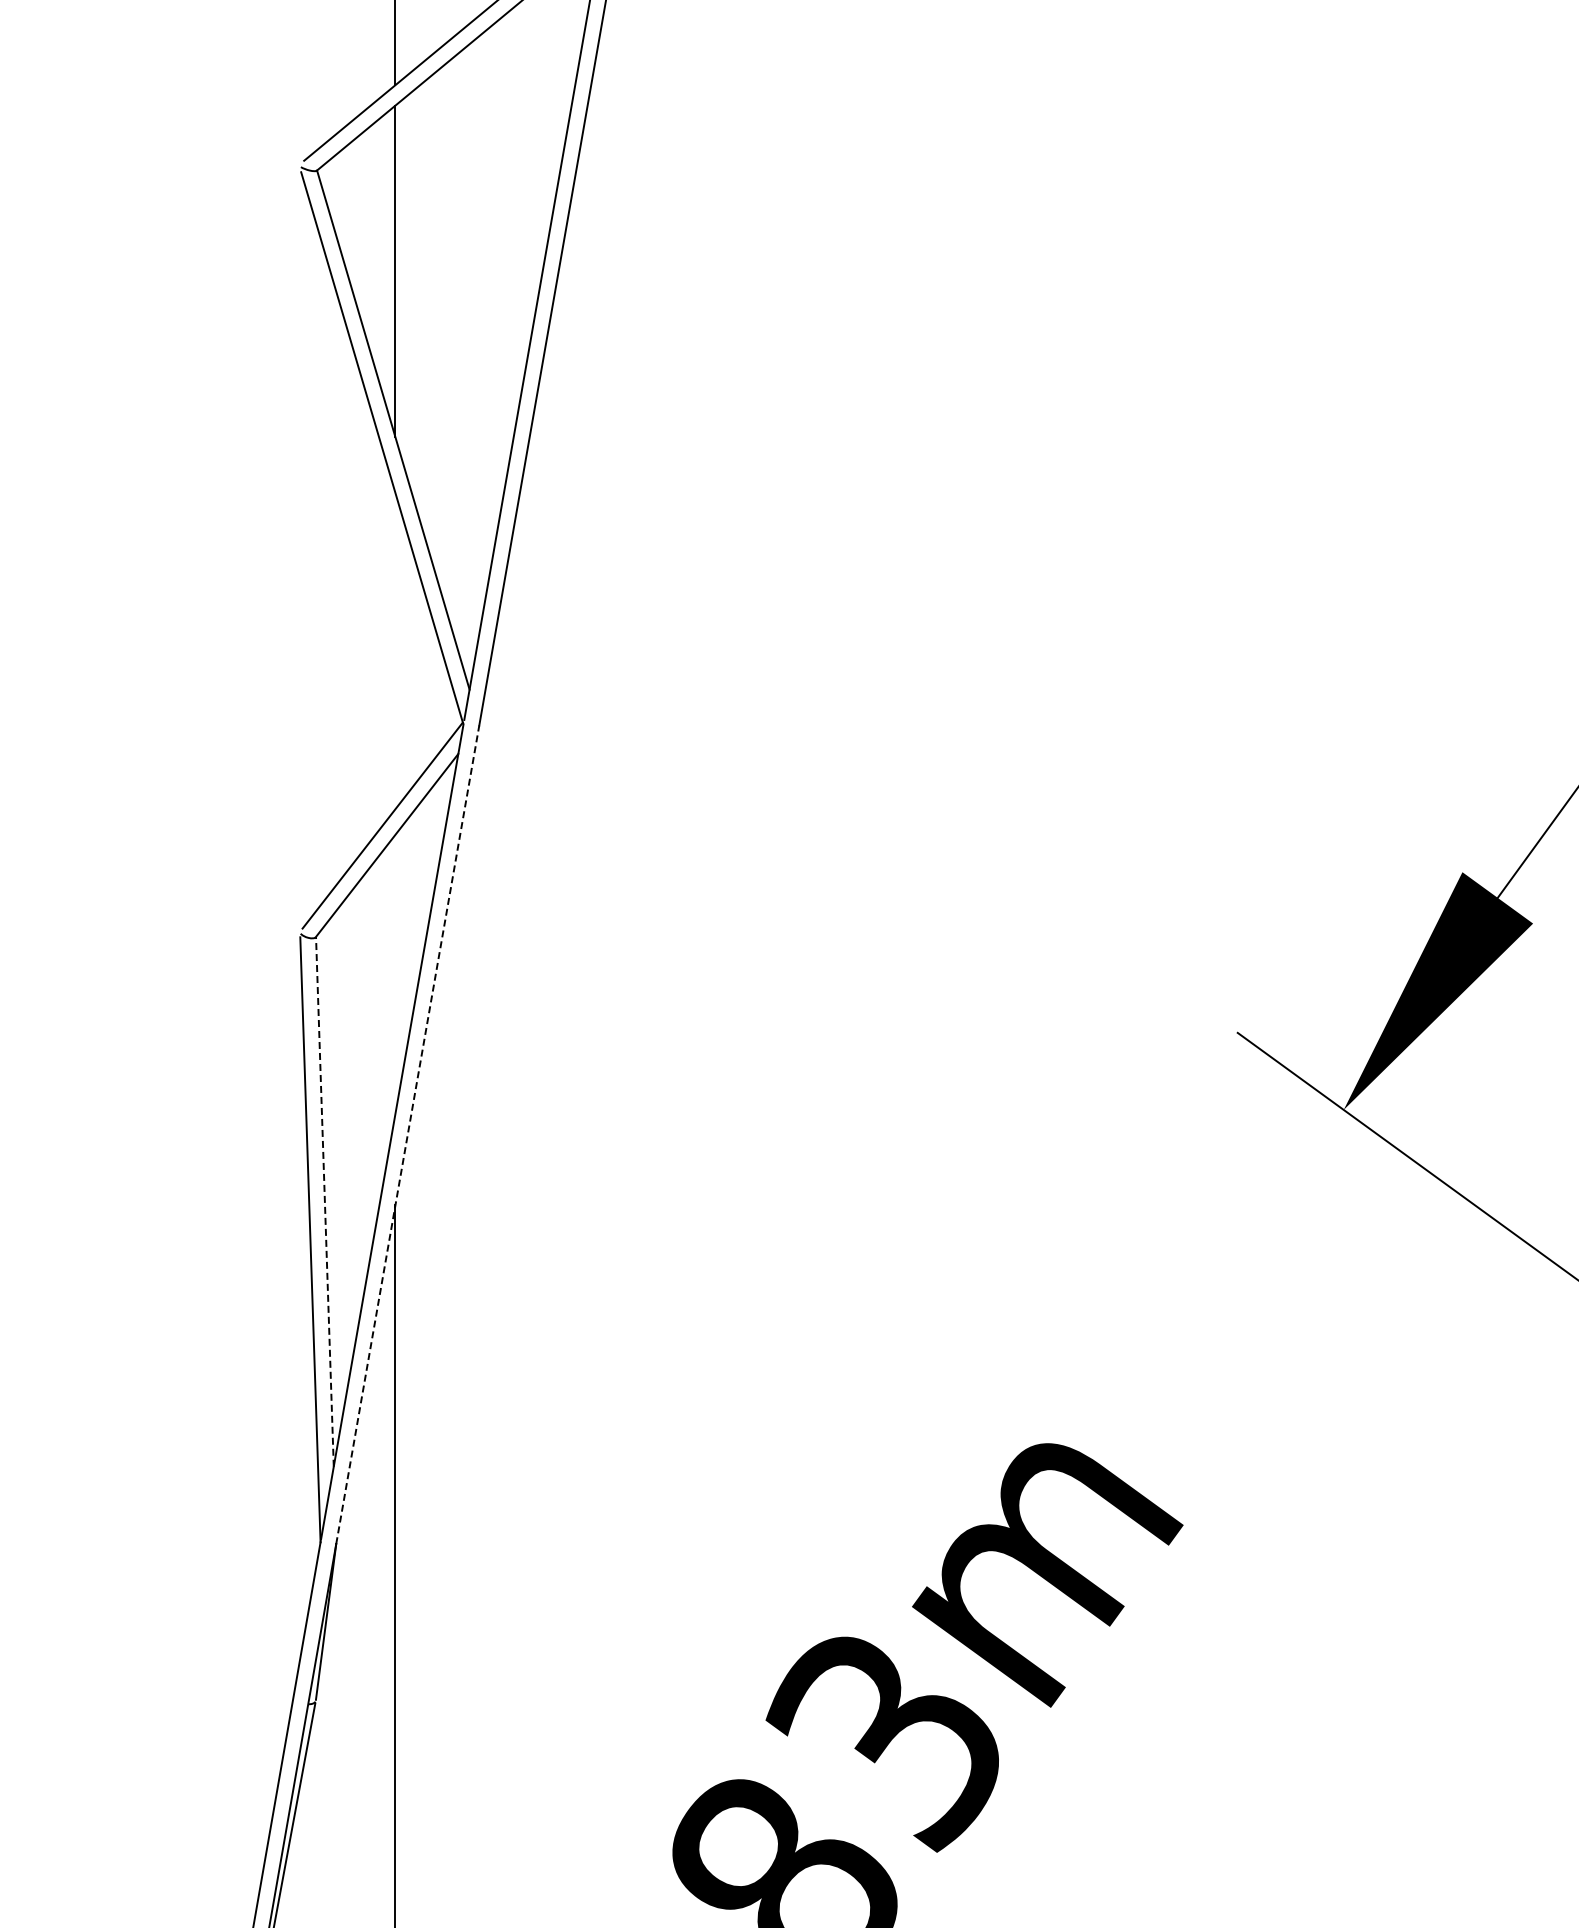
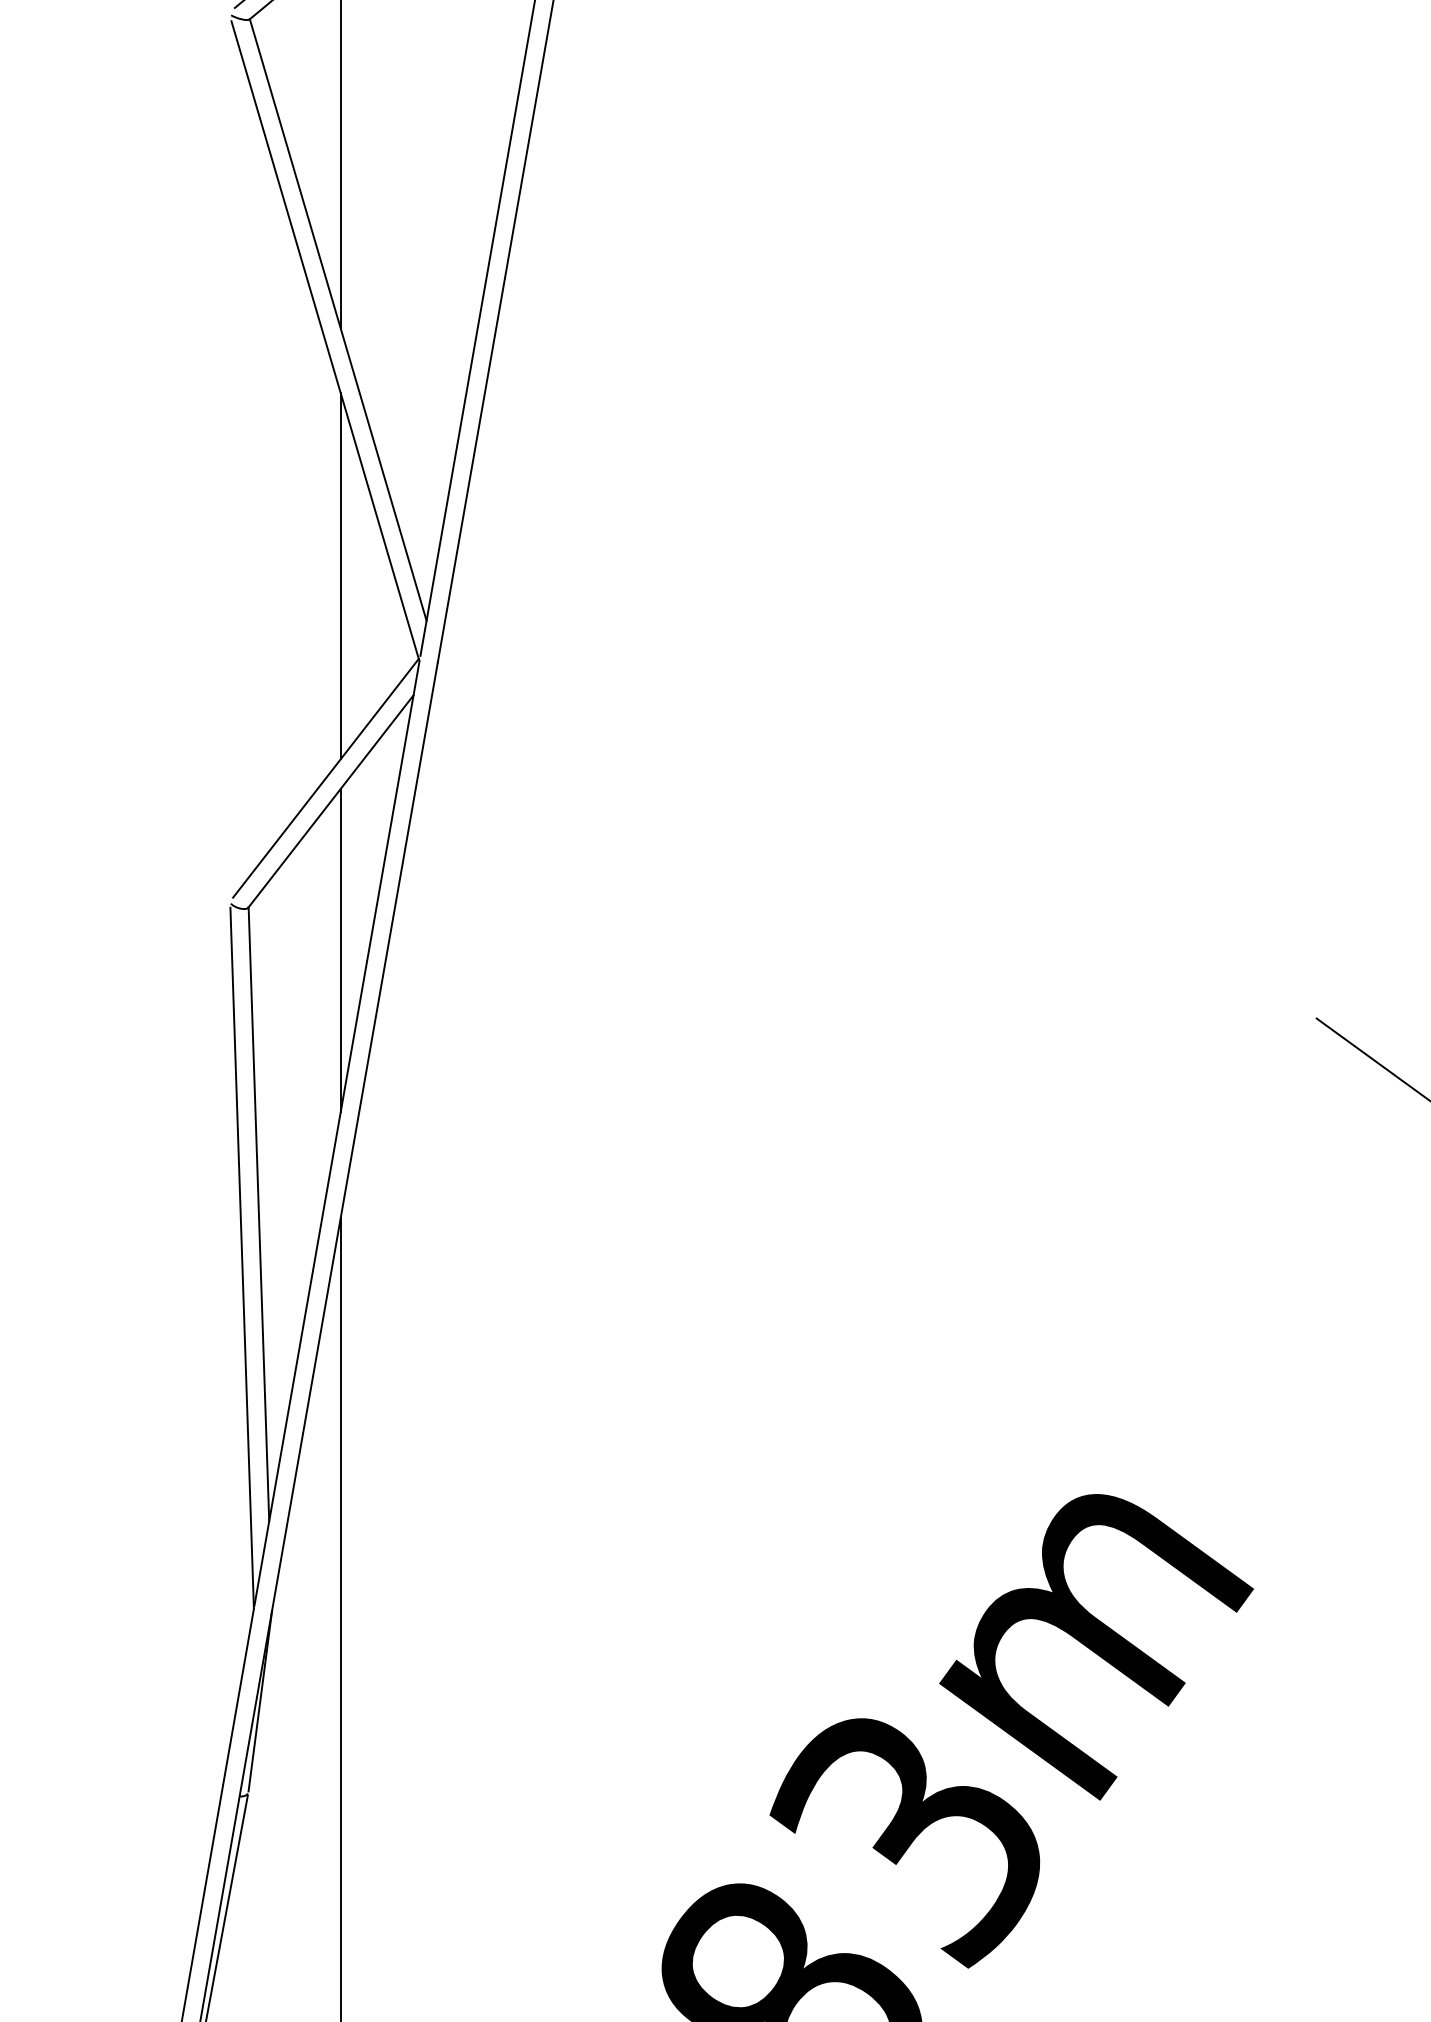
line: (395, 651) -> (340, 576), added
line: (395, 973) -> (340, 949), added
line: (407, 1134) -> (354, 1136), dashed -> solid
line: (324, 1201) -> (258, 1213), dashed -> solid

